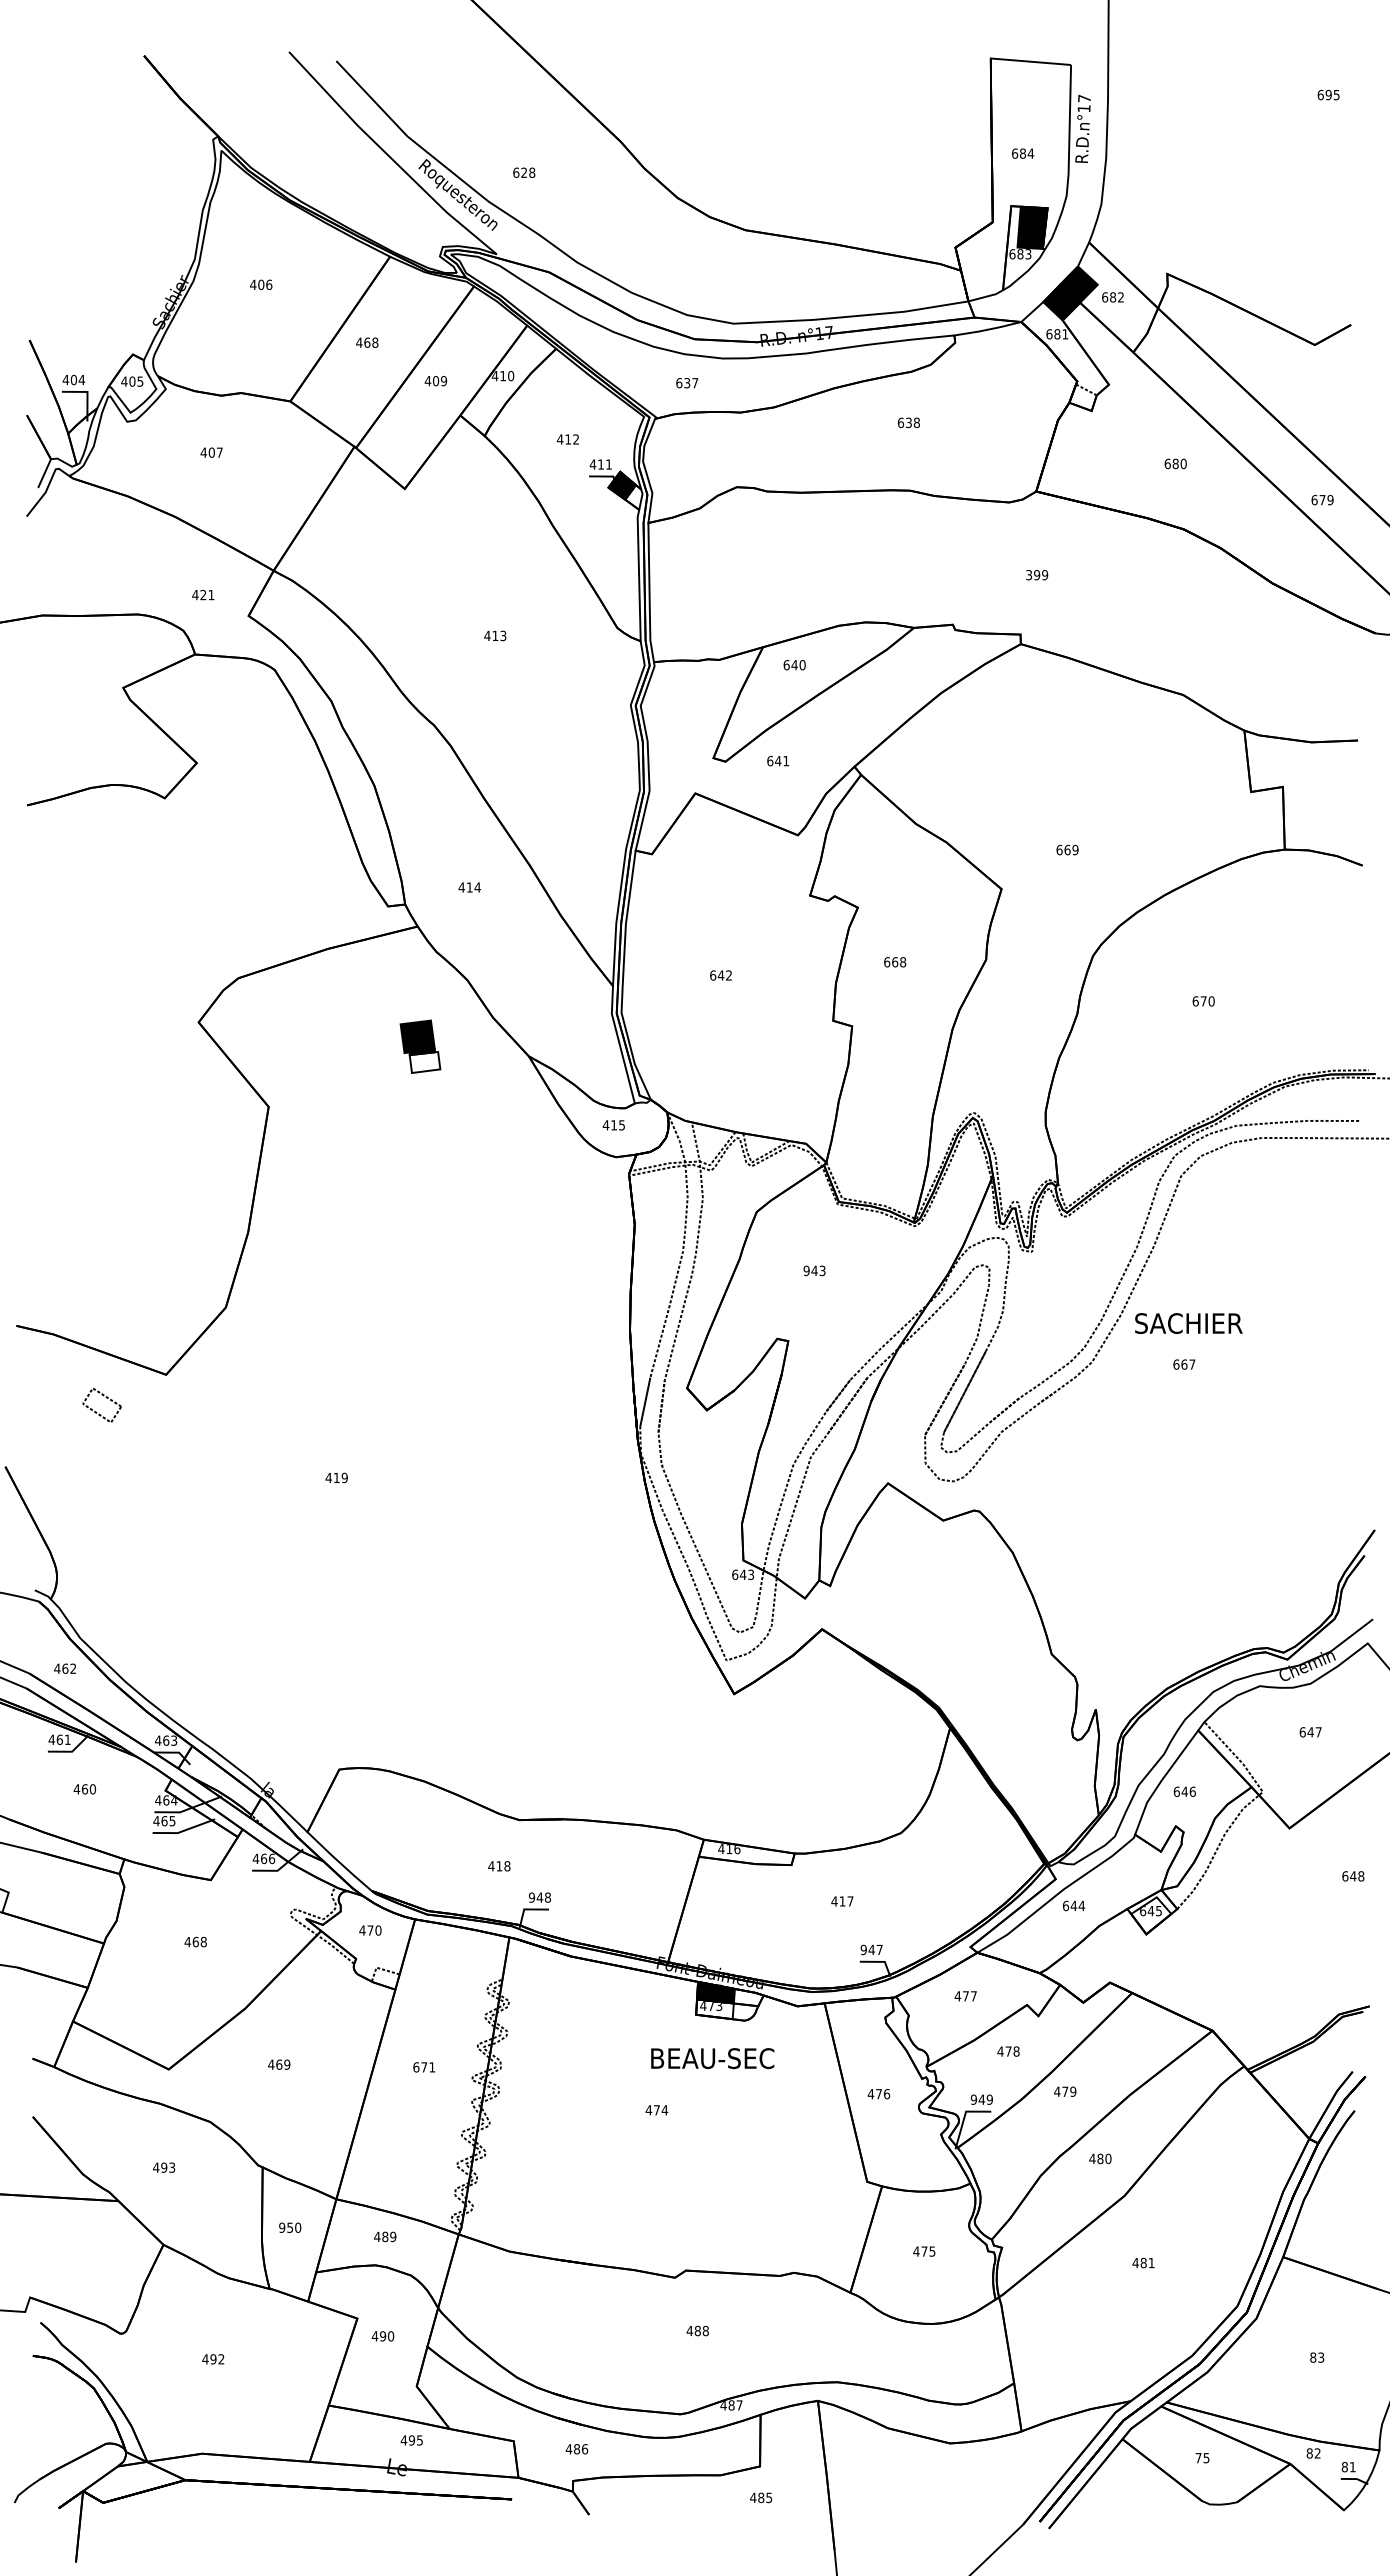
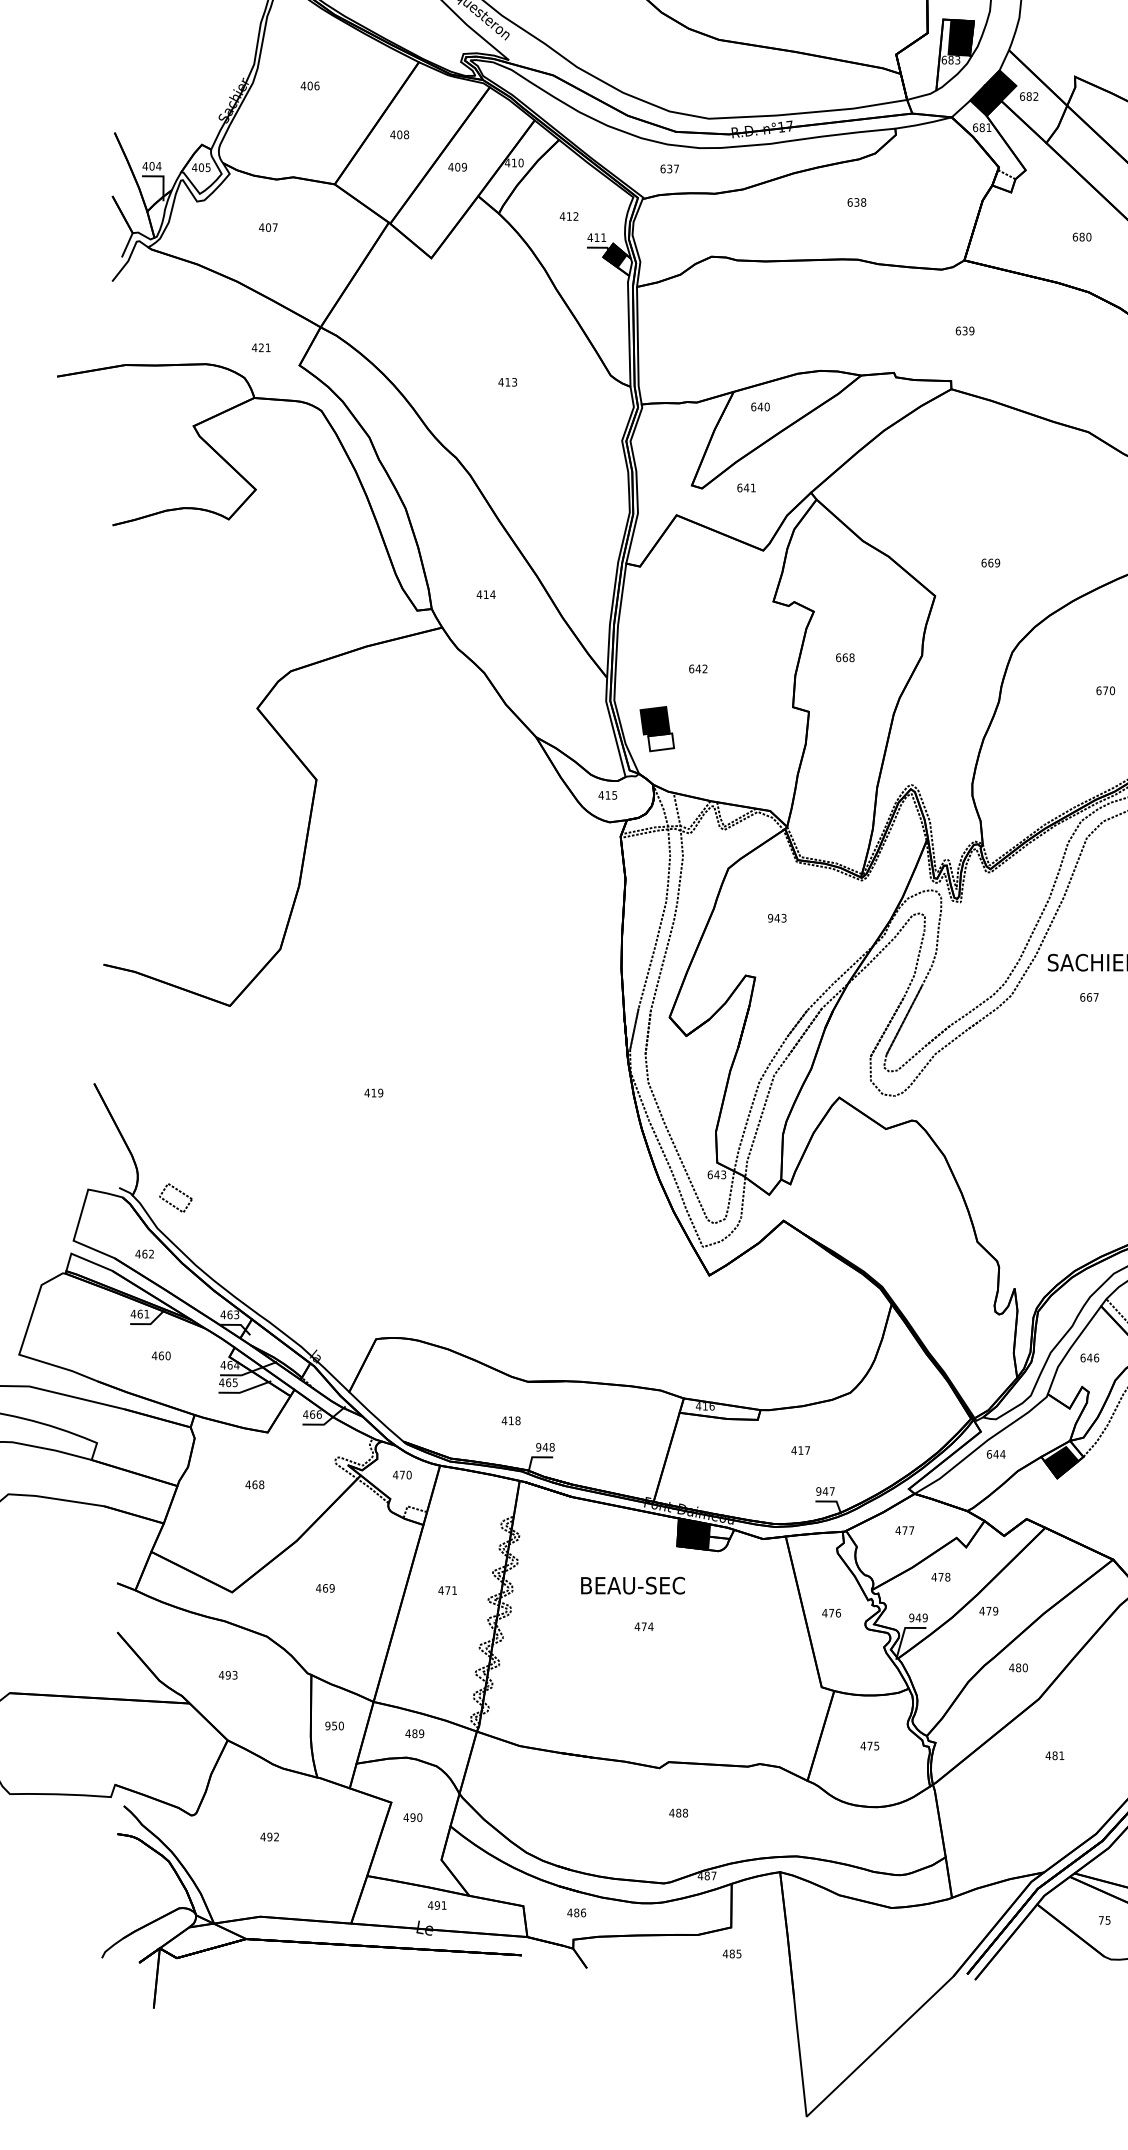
text: (367, 342) -> (399, 134), 468 -> 408
text: (1033, 575) -> (962, 331), 399 -> 639
part: (420, 1046) -> (657, 728), moved
part: (96, 1411) -> (171, 1203), moved
fill: (1151, 1915) -> (1061, 1462), added
fill: (714, 2009) -> (692, 1541), added
text: (712, 2058) -> (632, 1585), moved
text: (416, 2067) -> (441, 1590), 671 -> 471
text: (419, 2440) -> (443, 1905), 495 -> 491

